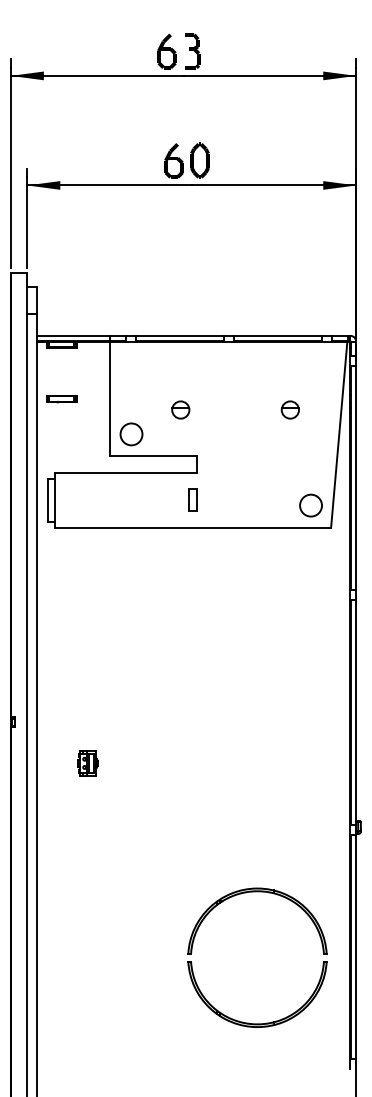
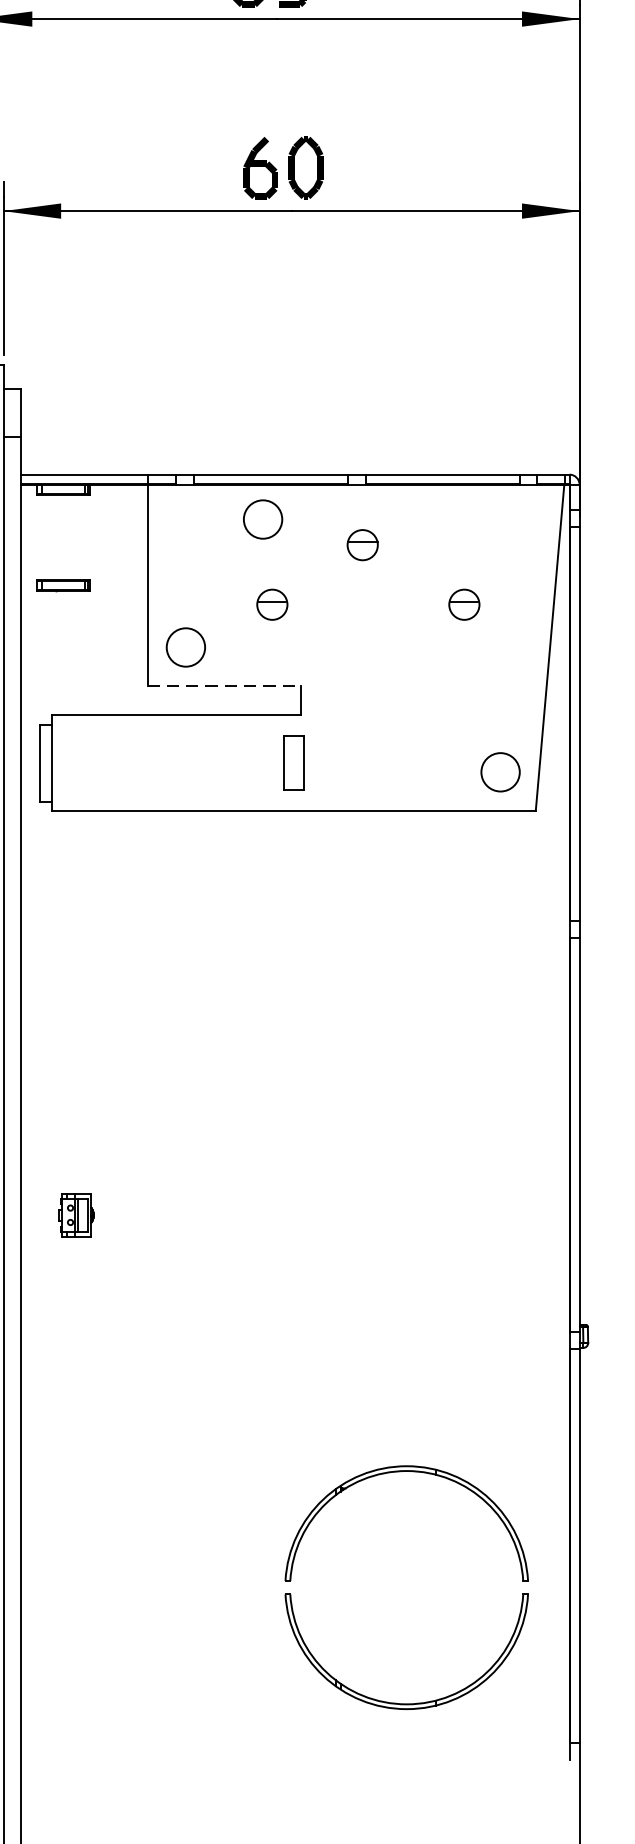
circle: (175, 361) -> (263, 519), added
part: (231, 375) -> (361, 544), added
line: (153, 456) -> (224, 686), solid -> dashed
part: (192, 499) -> (292, 761), size x1.4
part: (87, 763) -> (75, 1215), moved
part: (246, 893) -> (387, 1474), moved

